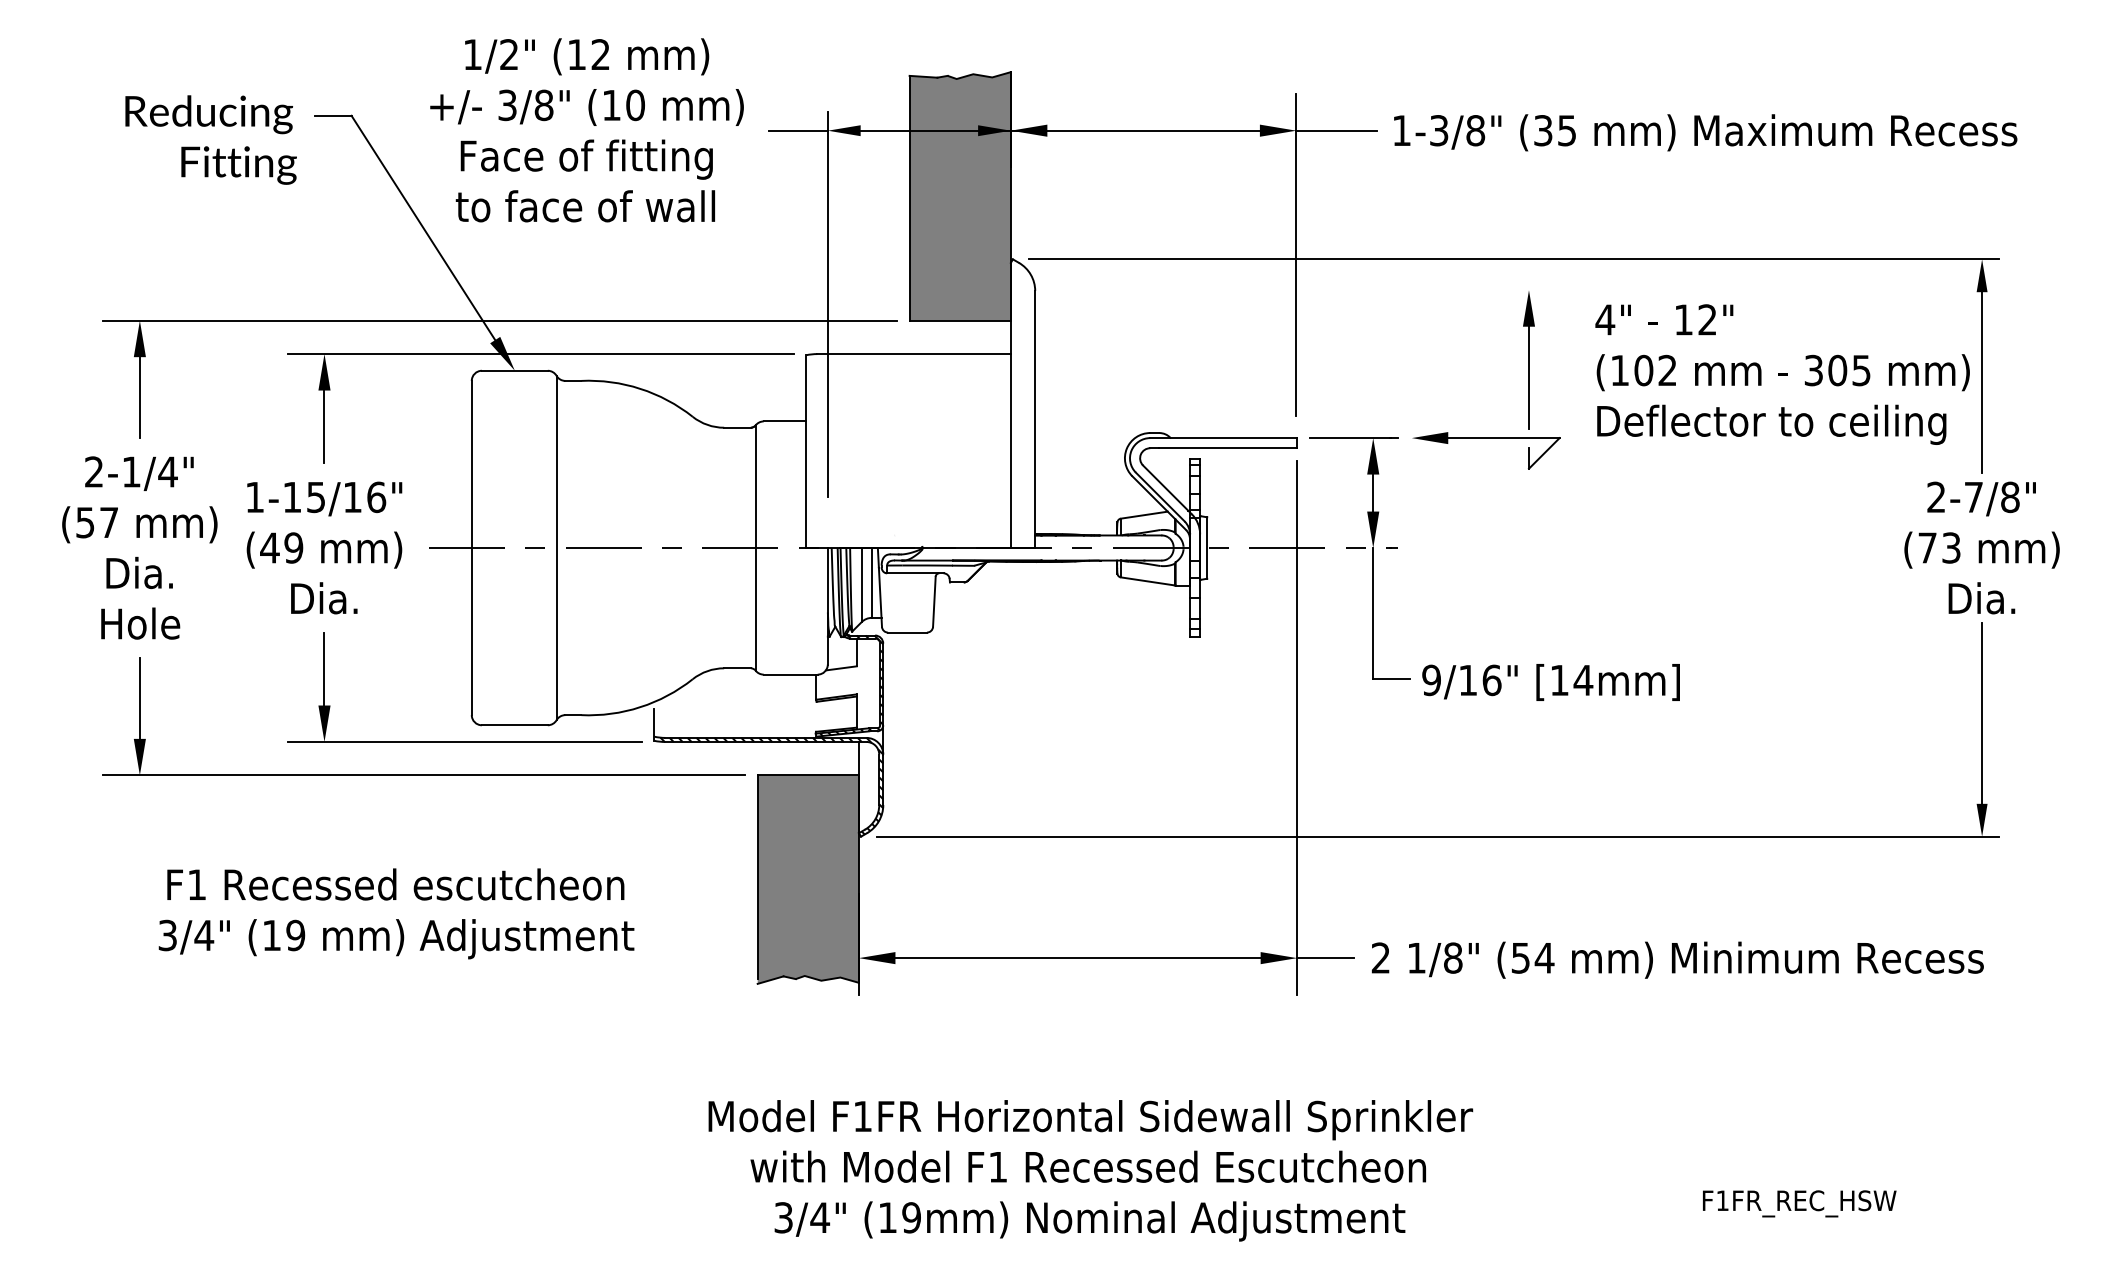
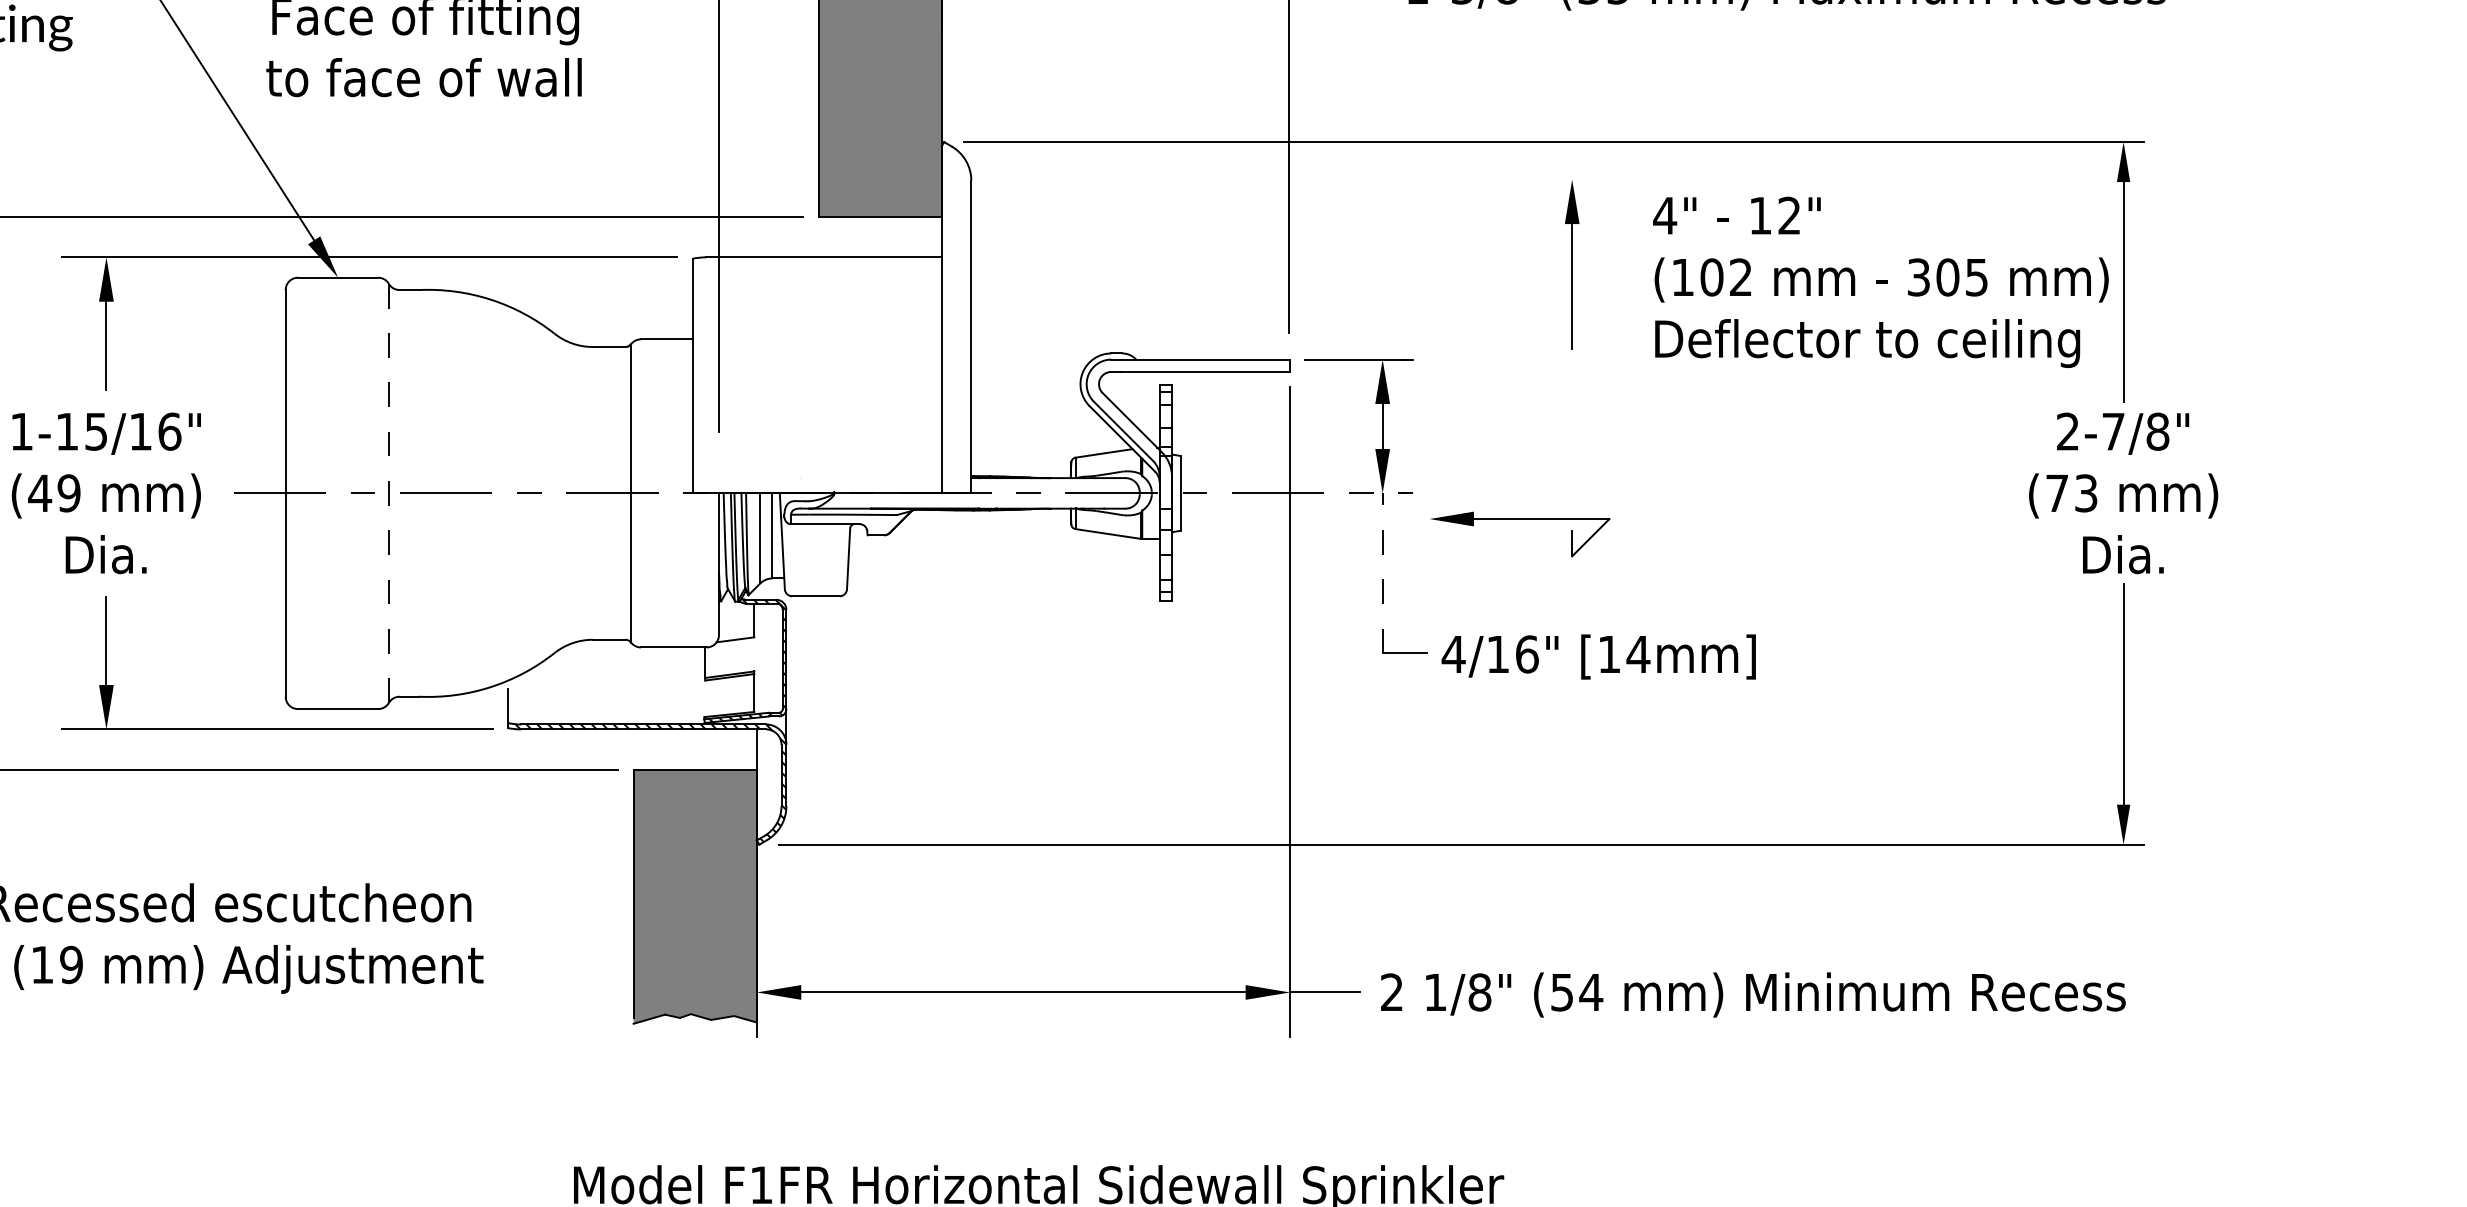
part: (1486, 438) -> (1520, 519), moved
line: (556, 548) -> (388, 493), solid -> dashed
line: (1373, 613) -> (1382, 573), solid -> dashed
text: (1431, 680) -> (1453, 654), 9/16" -> 4/16"

